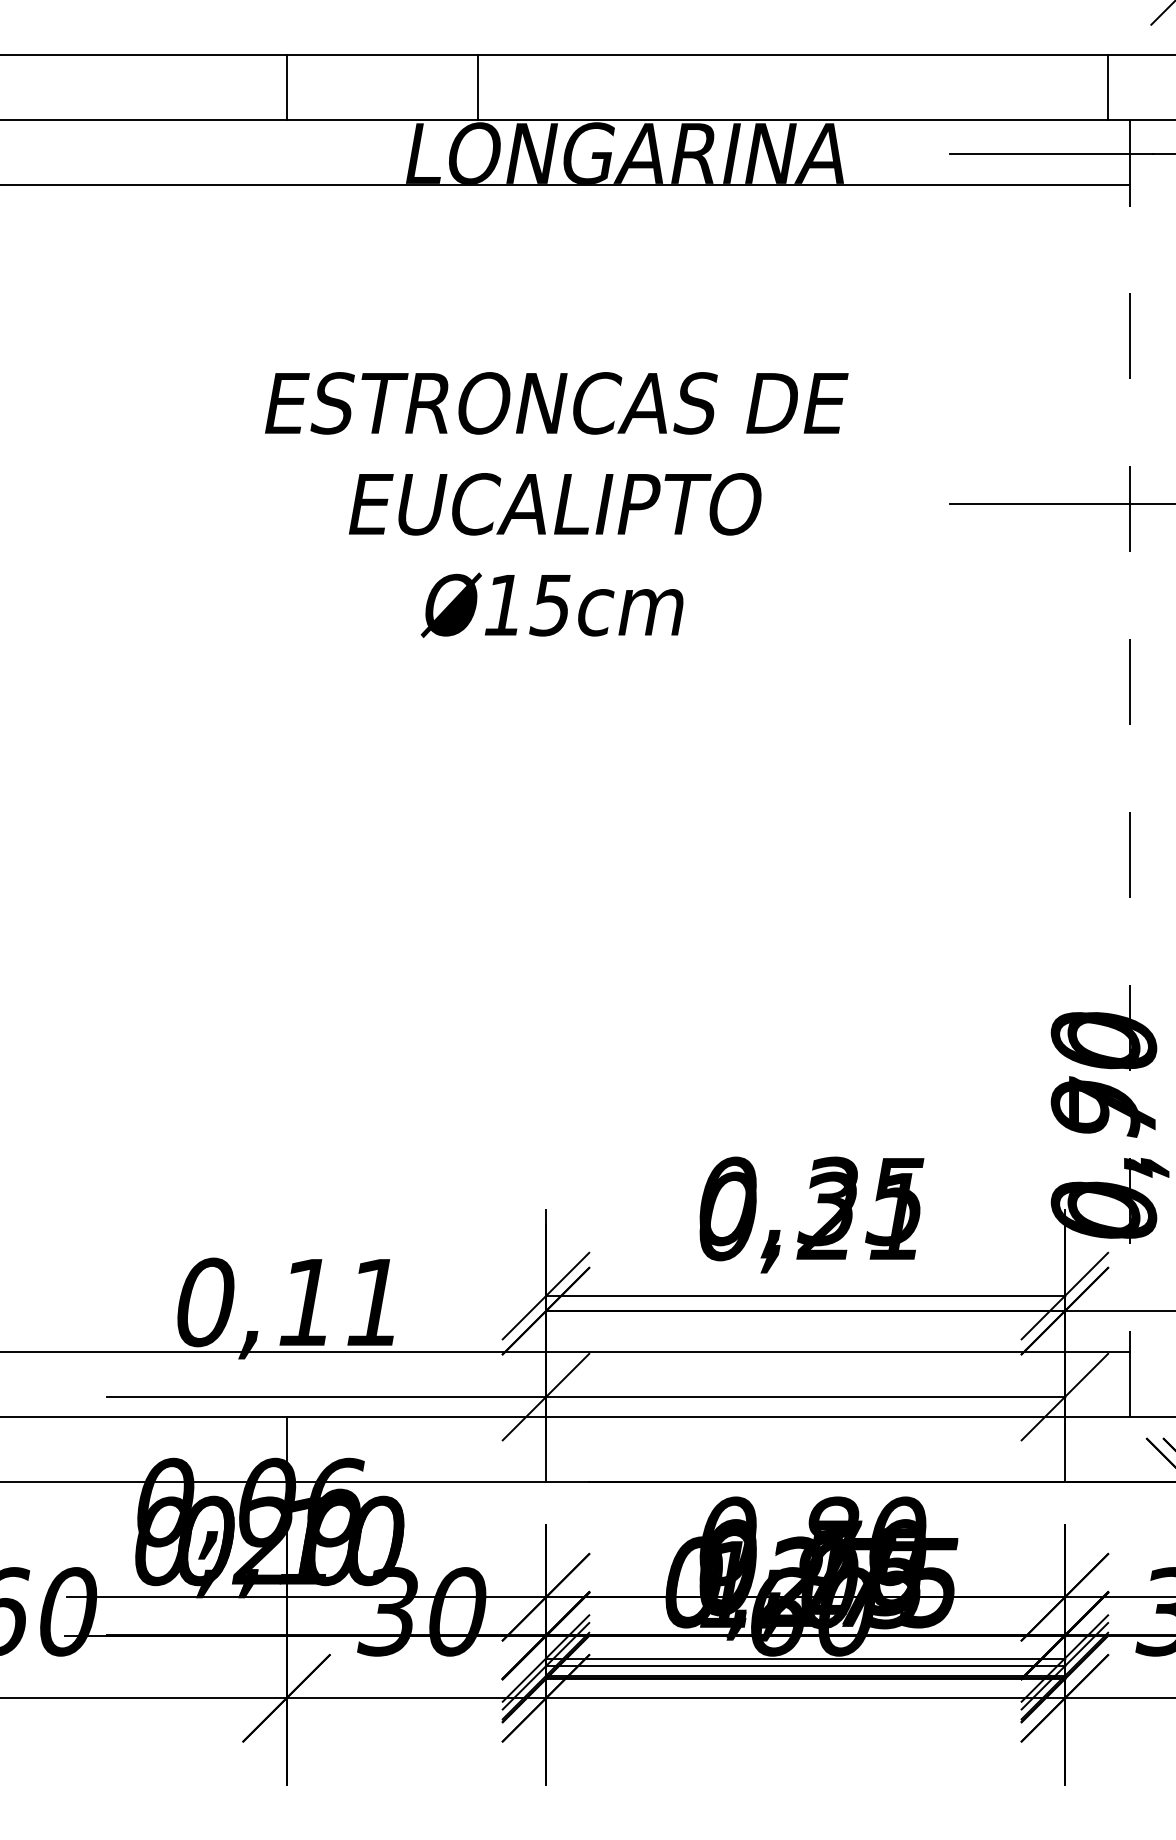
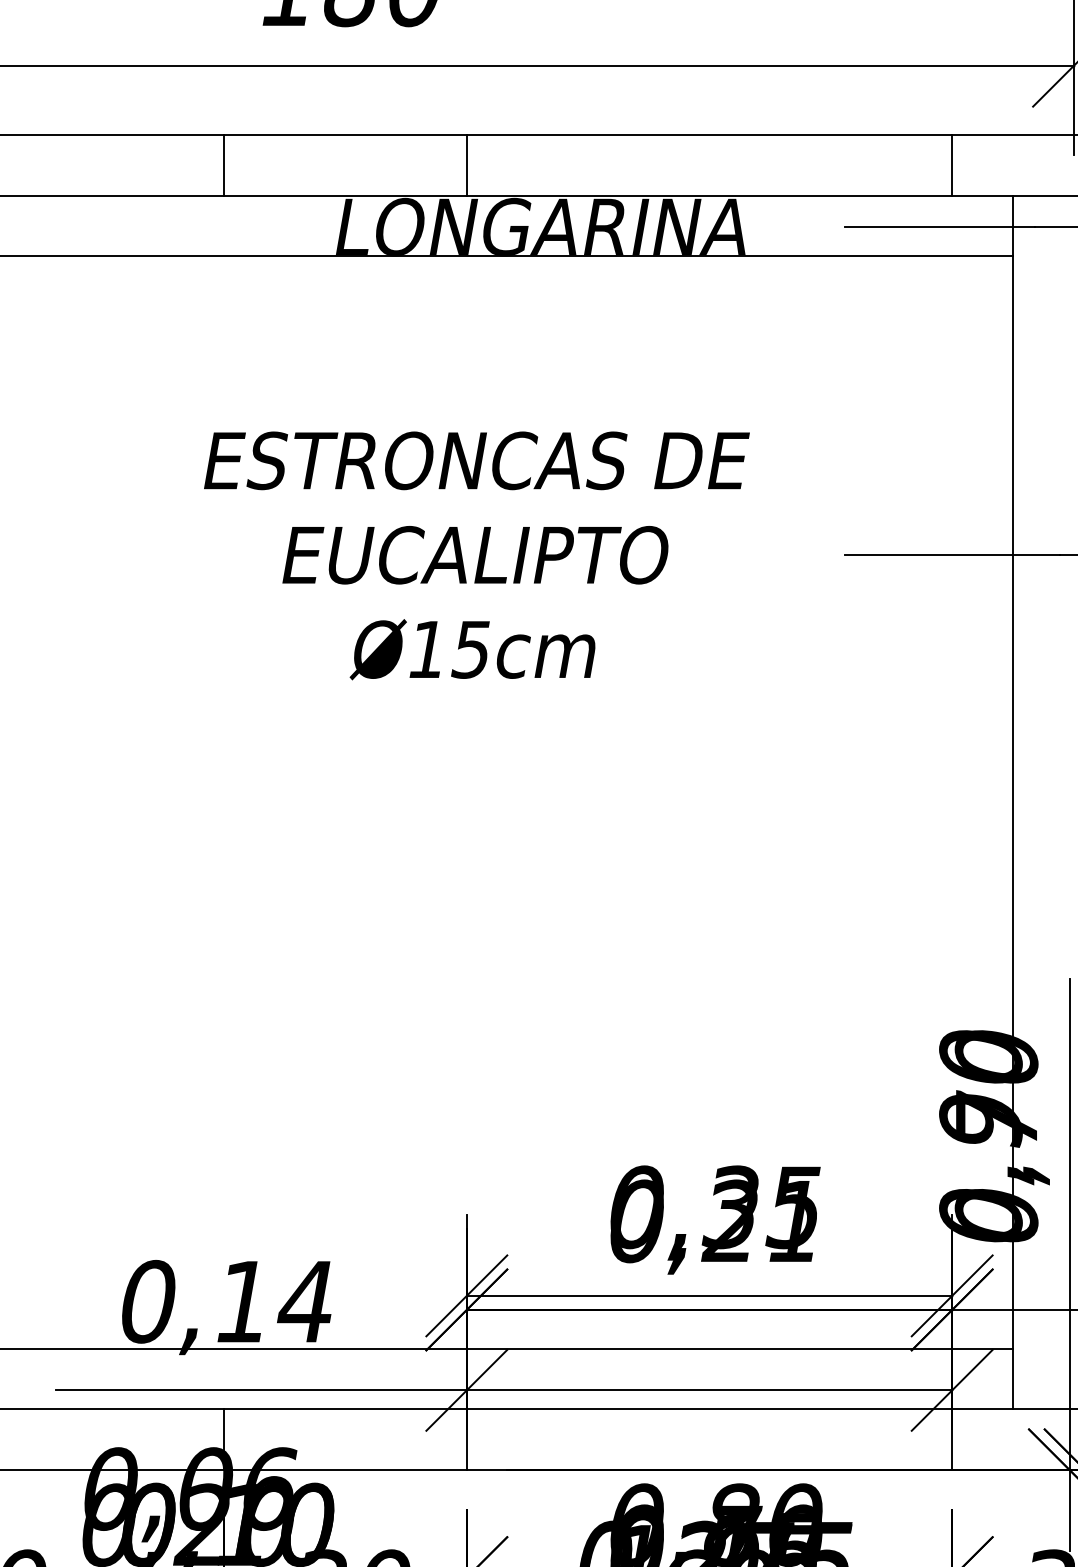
line: (477, 87) -> (466, 165), moved
line: (1107, 87) -> (951, 165), moved
line: (1129, 768) -> (1012, 802), dashed -> solid
text: (372, 1302) -> (304, 1301), 0,11 -> 0,14

